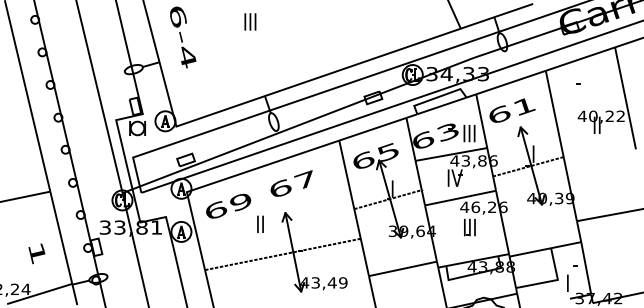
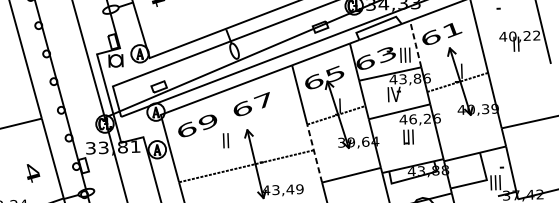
line: (481, 121) -> (415, 44), solid -> dashed
line: (361, 242) -> (314, 153), solid -> dashed
text: (37, 253) -> (32, 172), 1 -> 4
text: (567, 282) -> (495, 182), I -> III

